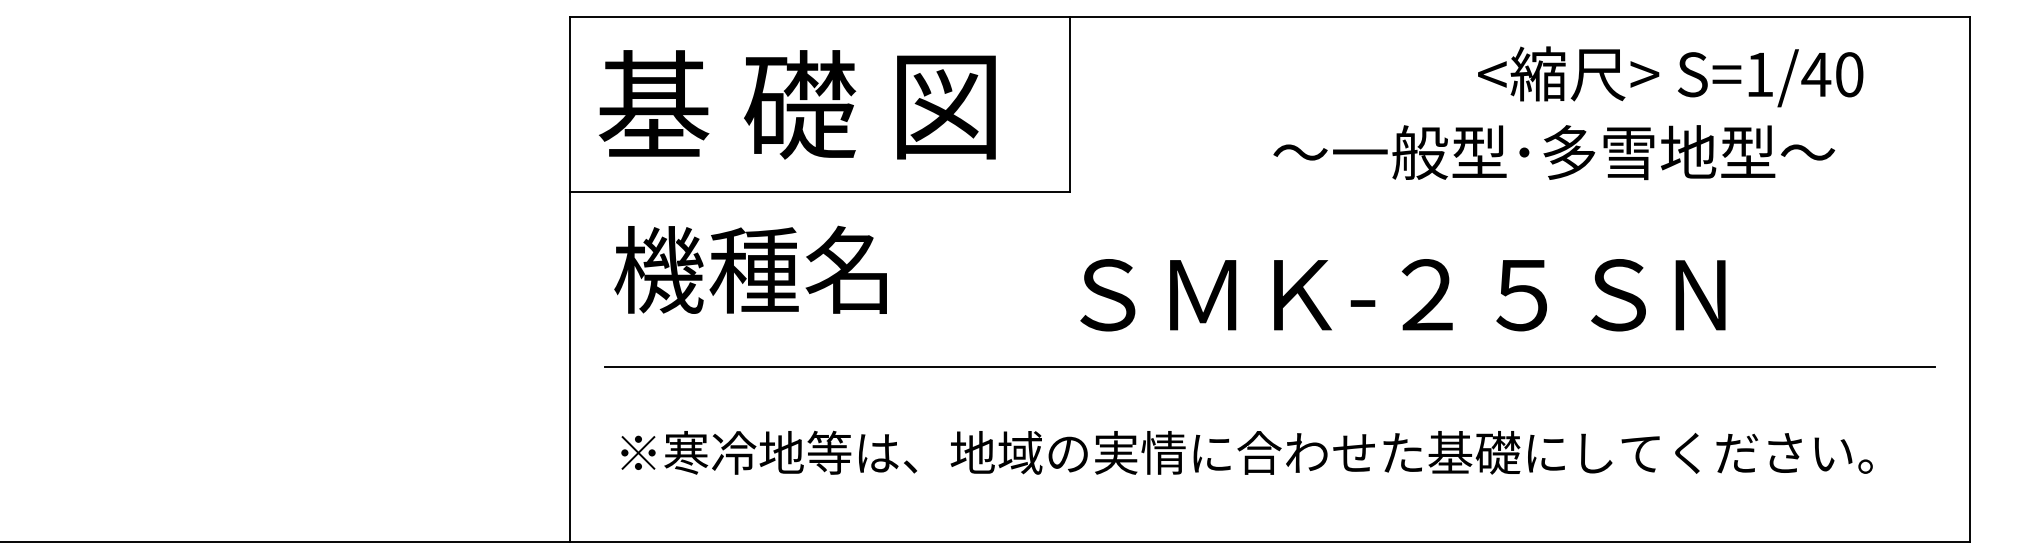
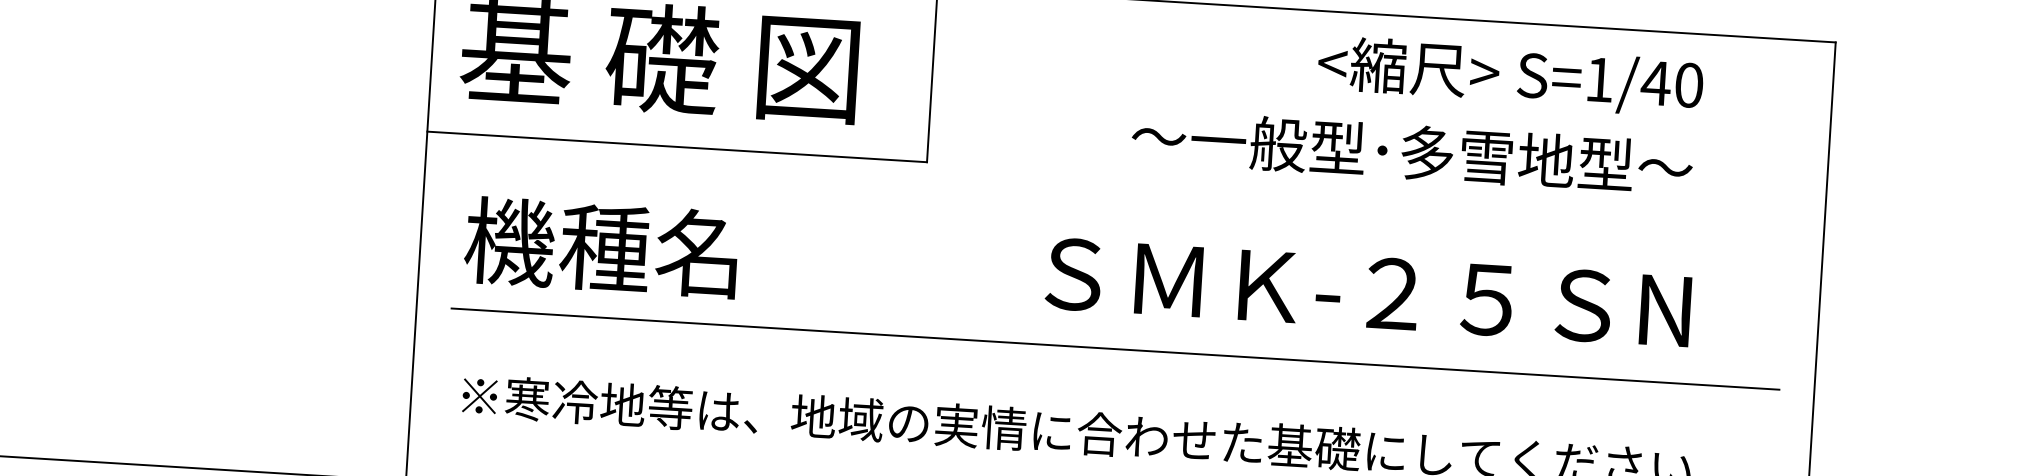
text: (1670, 76) -> (1510, 76), moved
text: (750, 269) -> (601, 247), moved
text: (1402, 295) -> (1367, 292), moved

